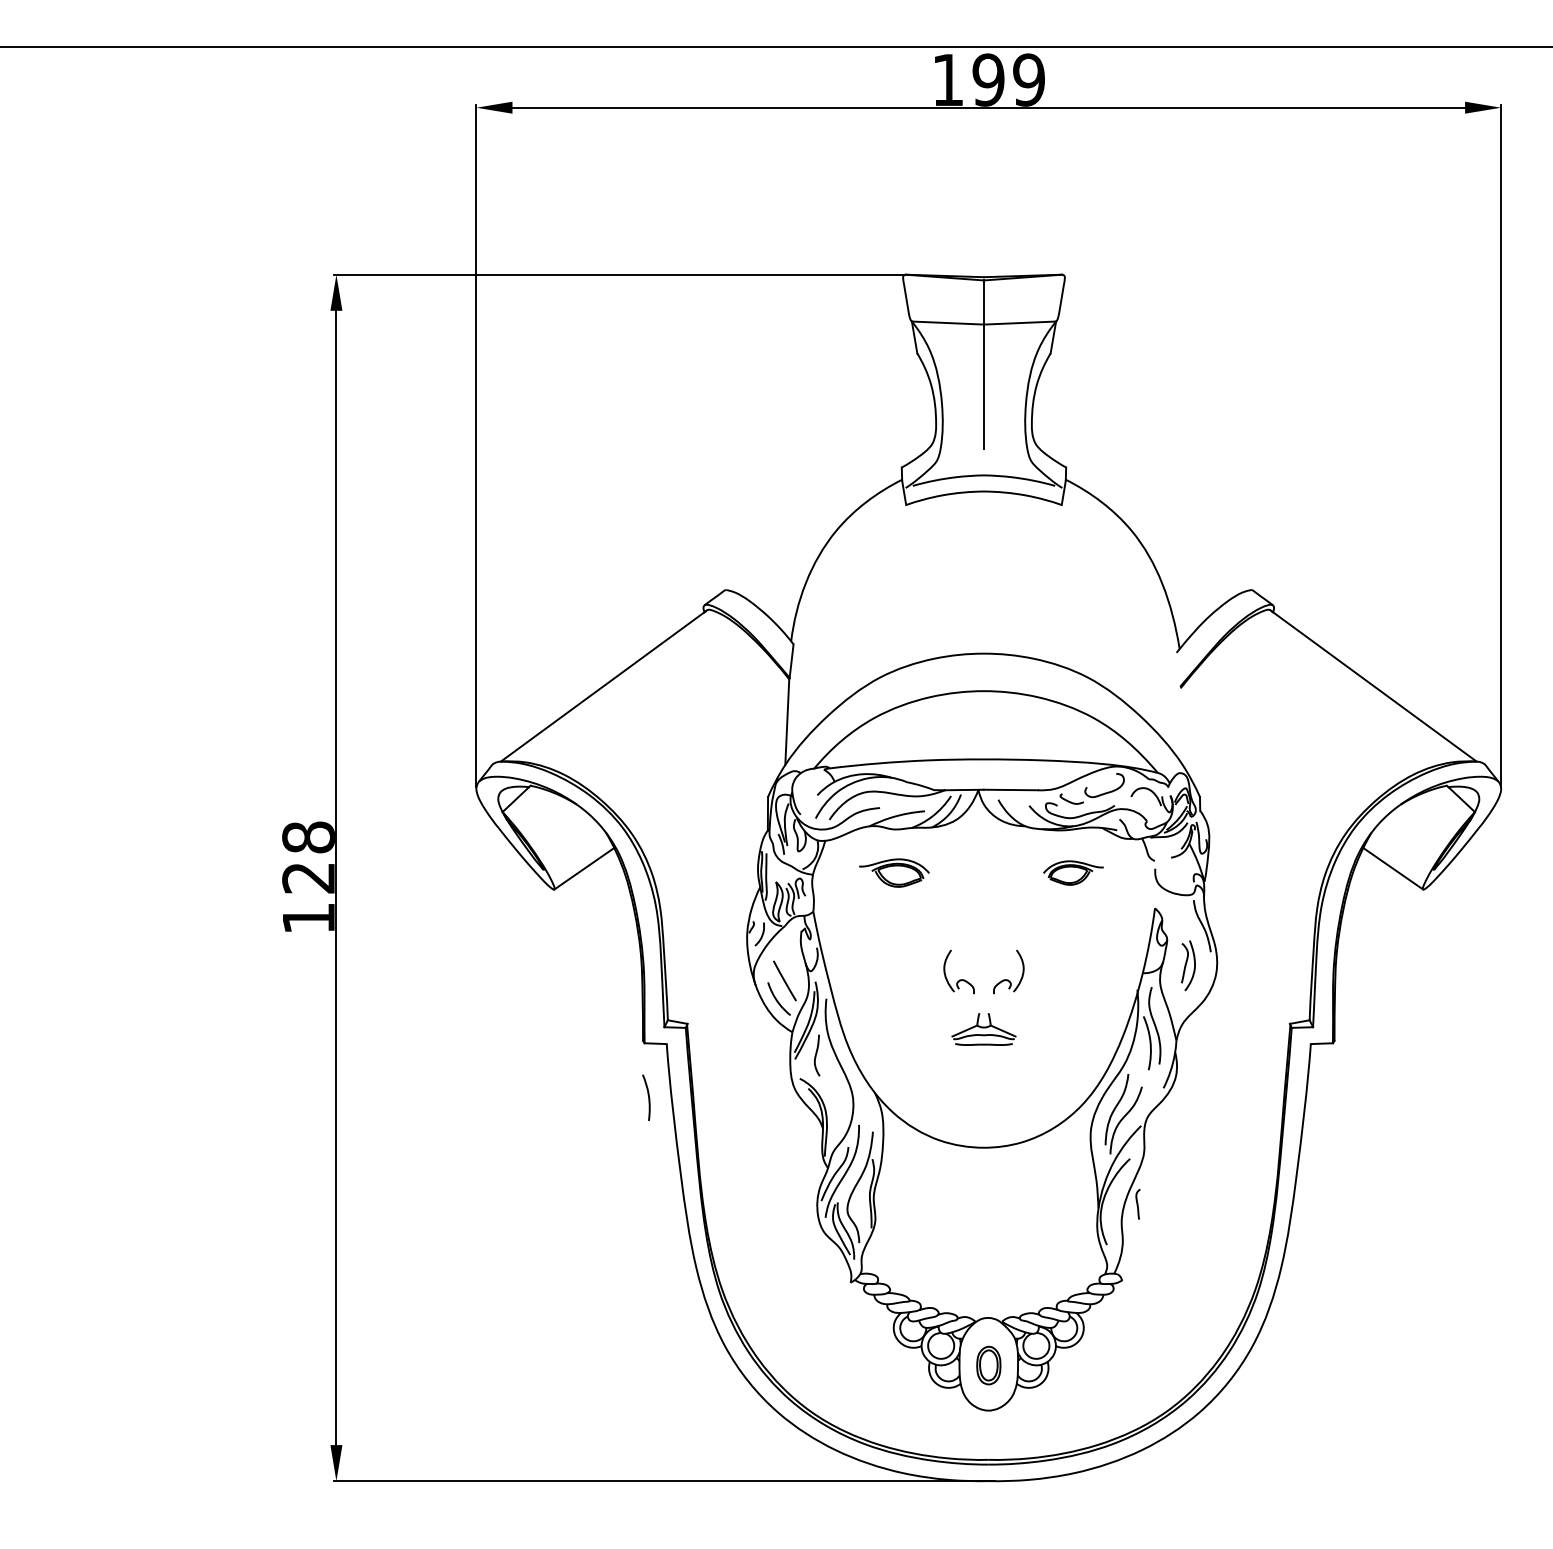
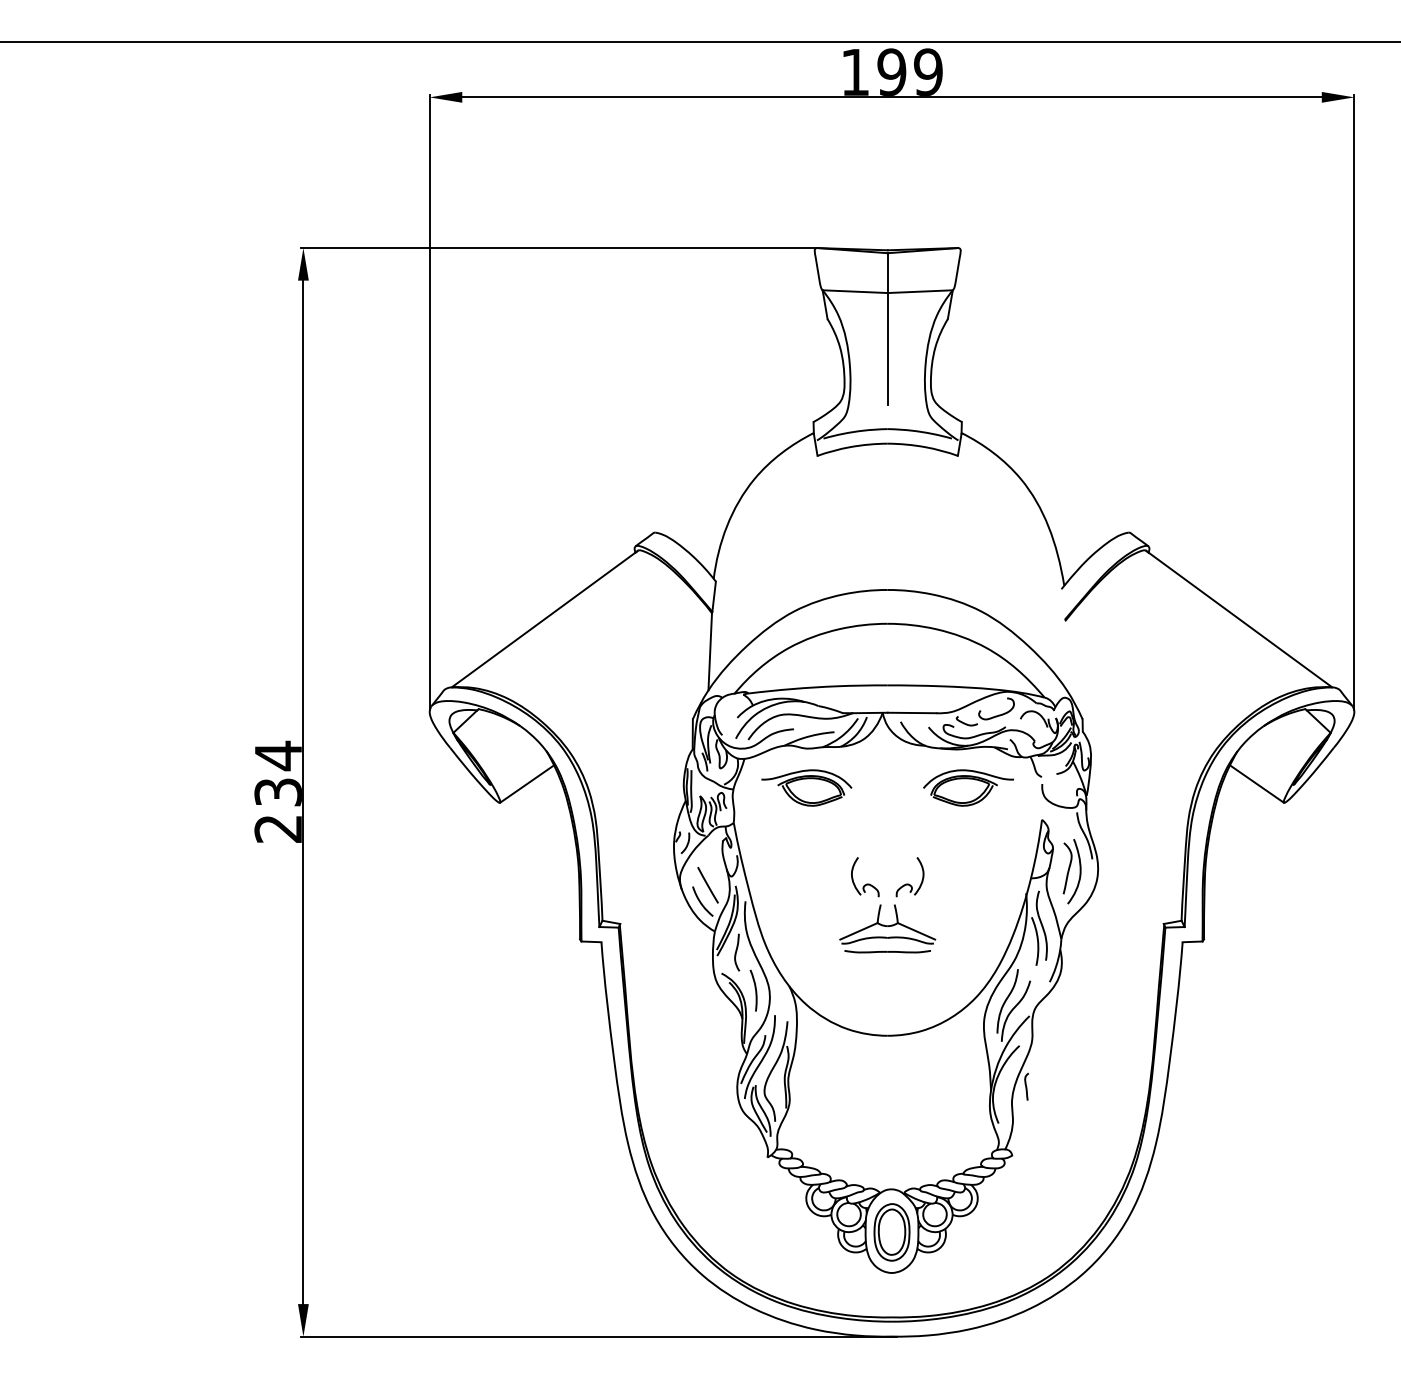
part: (894, 872) -> (806, 787), size x1.43
part: (1073, 872) -> (968, 787), size x1.67
text: (308, 876) -> (278, 791), 128 -> 234
part: (1188, 965) -> (1072, 871), size x1.43
part: (983, 1029) -> (887, 929), size x1.67
curve: (648, 1097) -> (755, 990), moved
part: (988, 1365) -> (891, 1232), size x1.67

